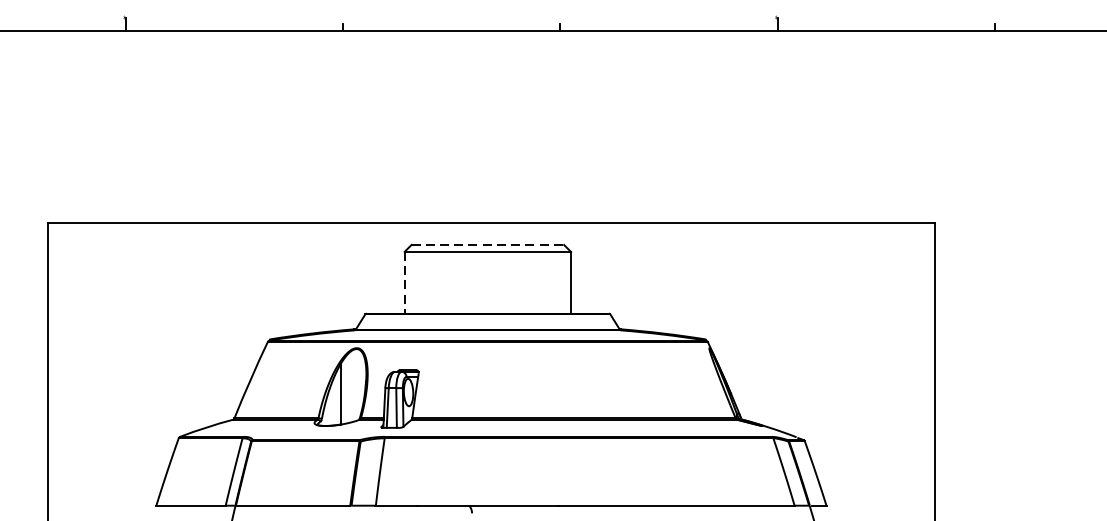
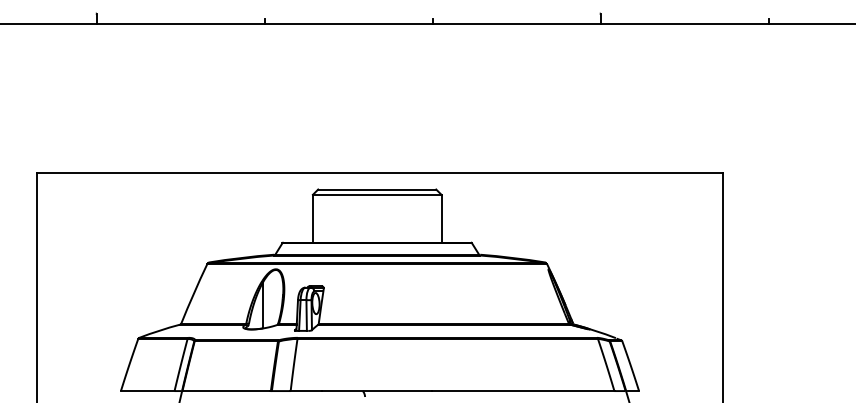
line: (488, 244) -> (377, 189), dashed -> solid
line: (404, 282) -> (312, 218), dashed -> solid

